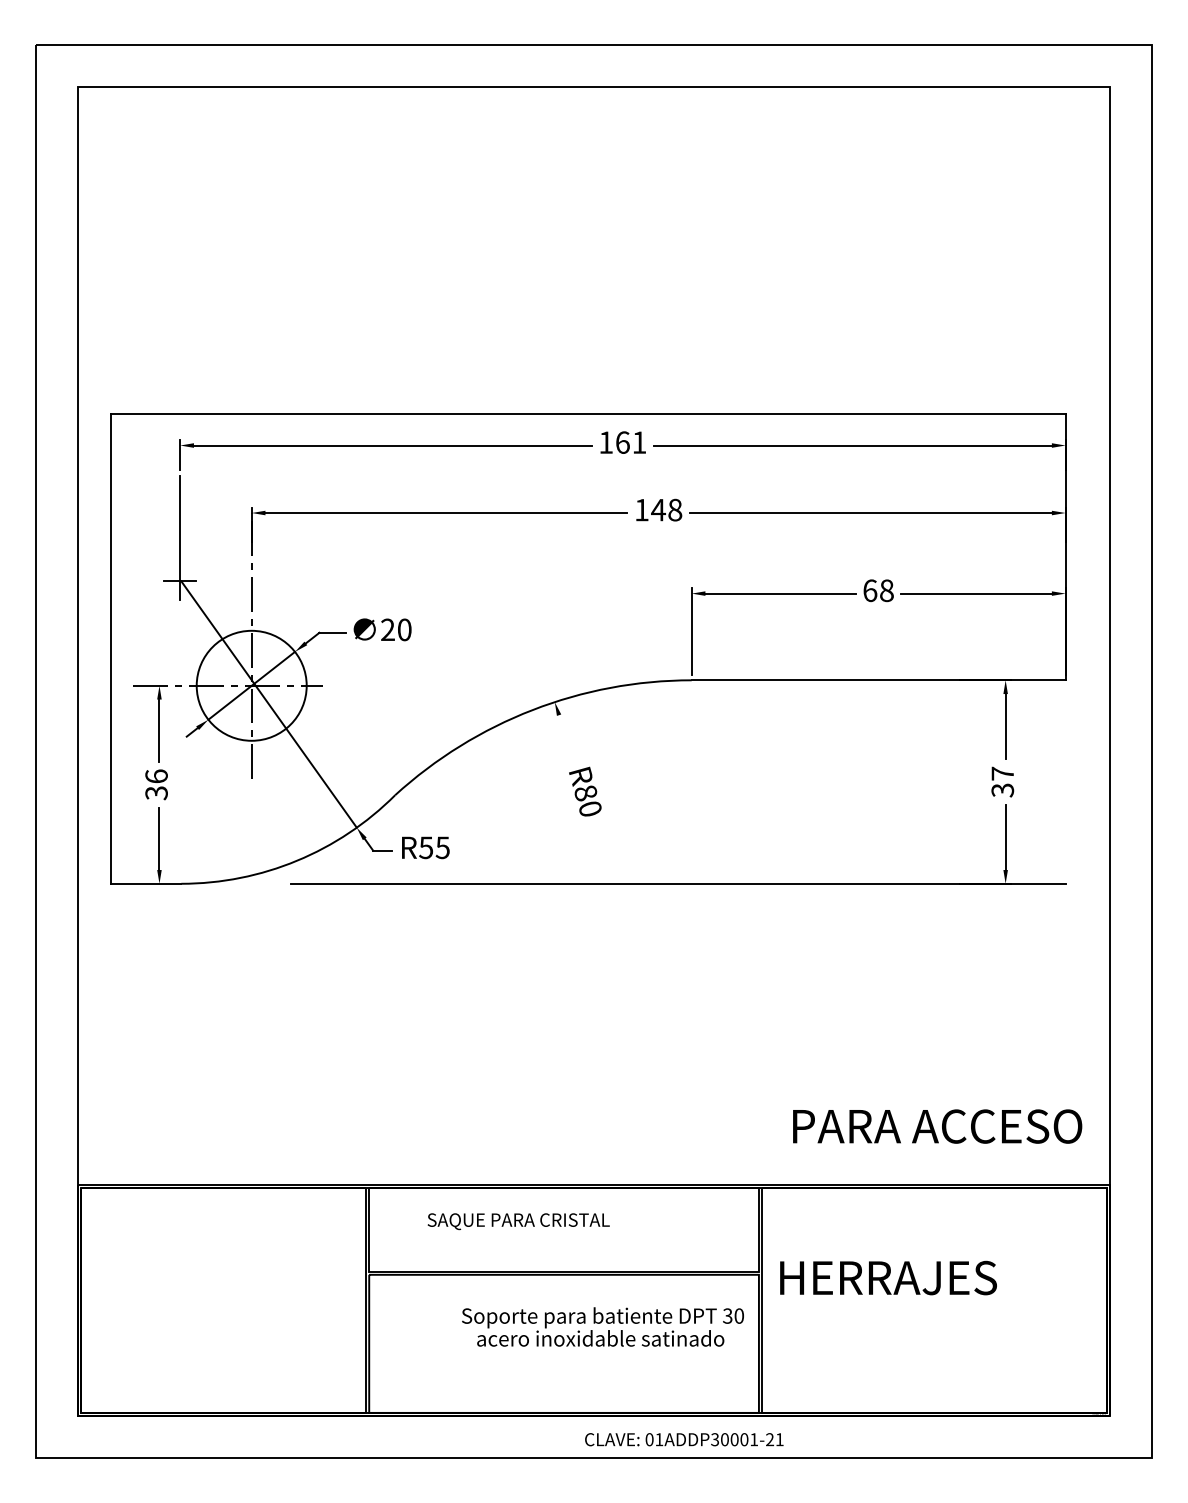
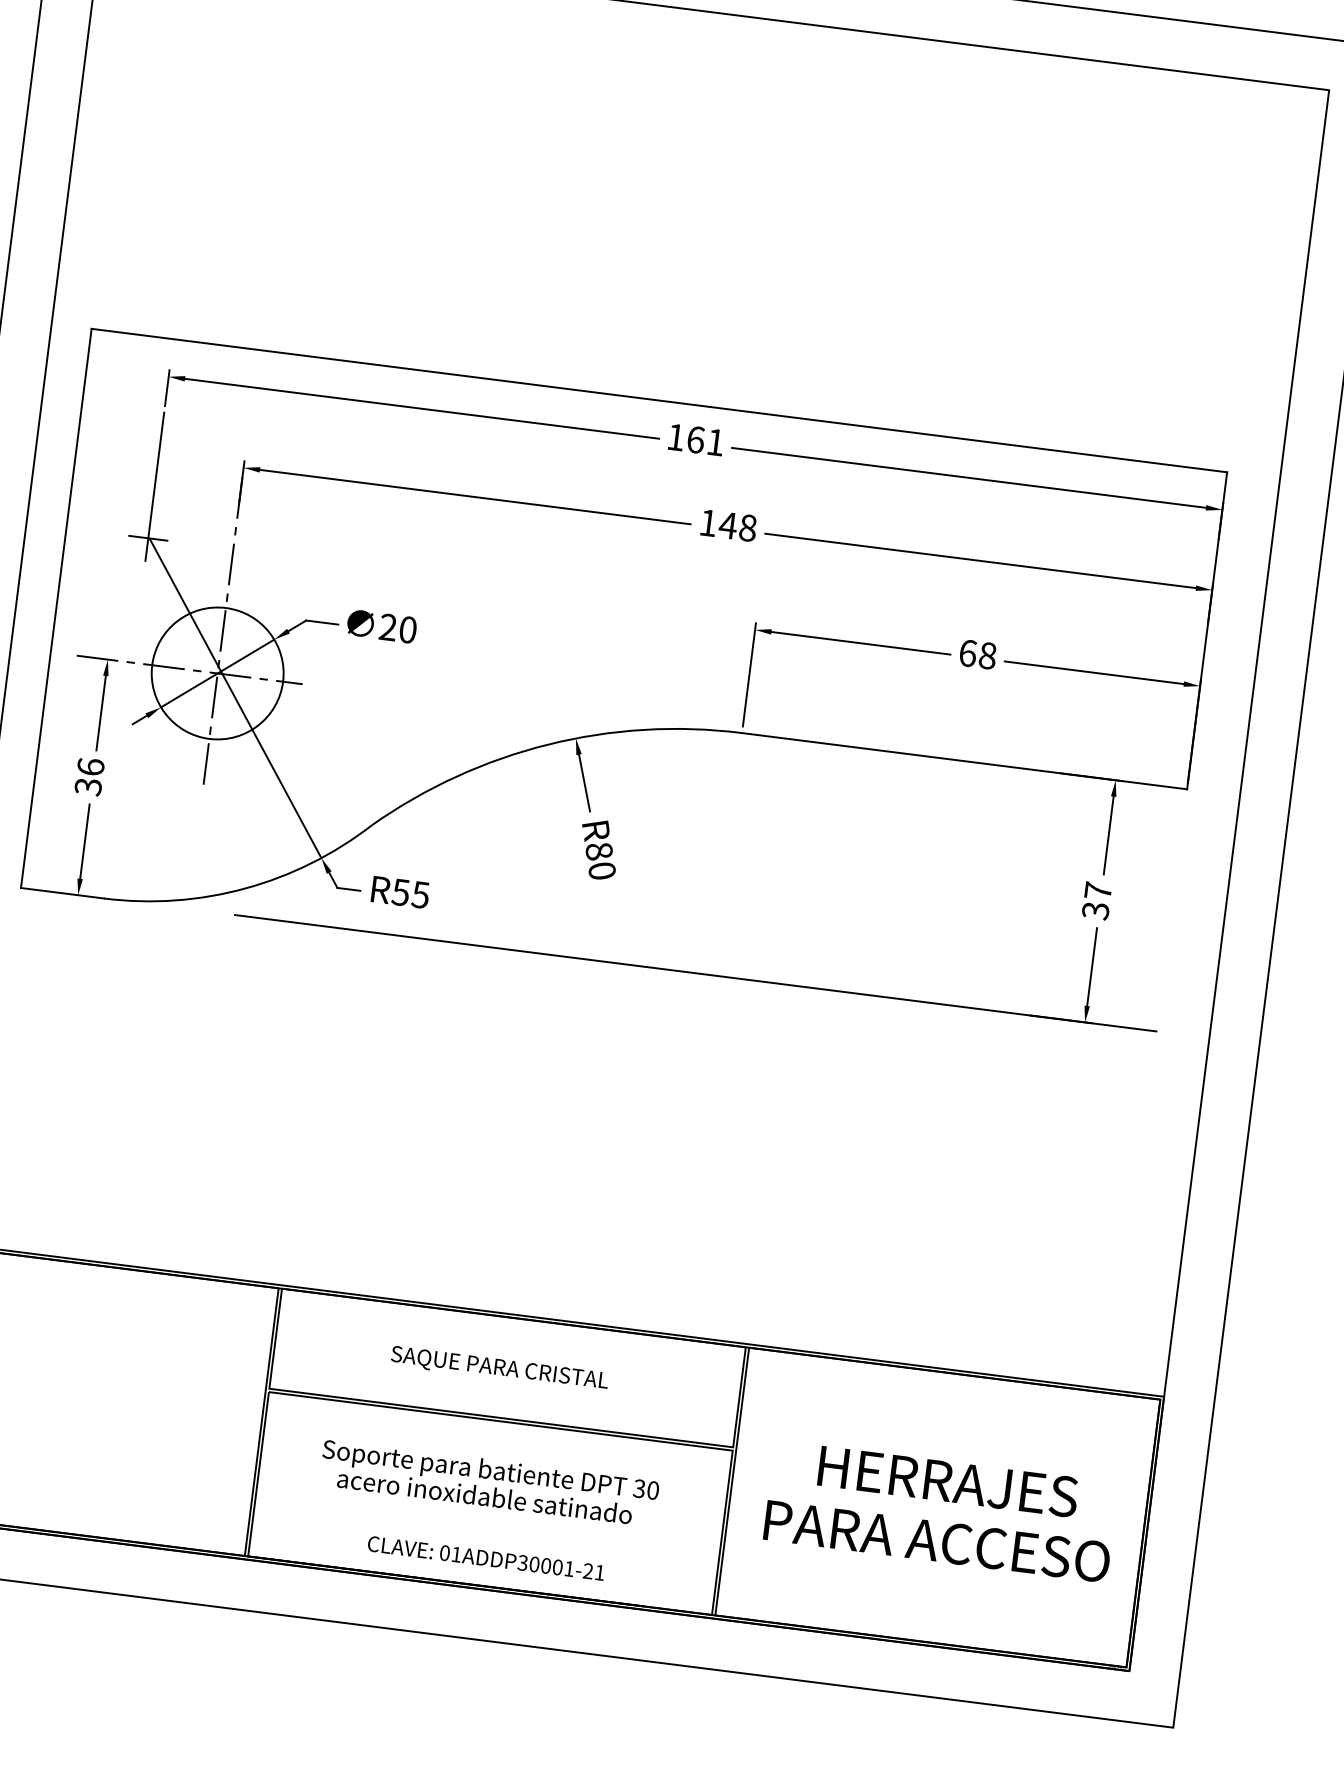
line: (566, 738) -> (584, 783), added
text: (937, 1126) -> (937, 1541), moved
text: (518, 1221) -> (499, 1368), moved
text: (888, 1277) -> (948, 1481), moved
text: (602, 1326) -> (488, 1482), moved
text: (684, 1439) -> (486, 1558), moved

